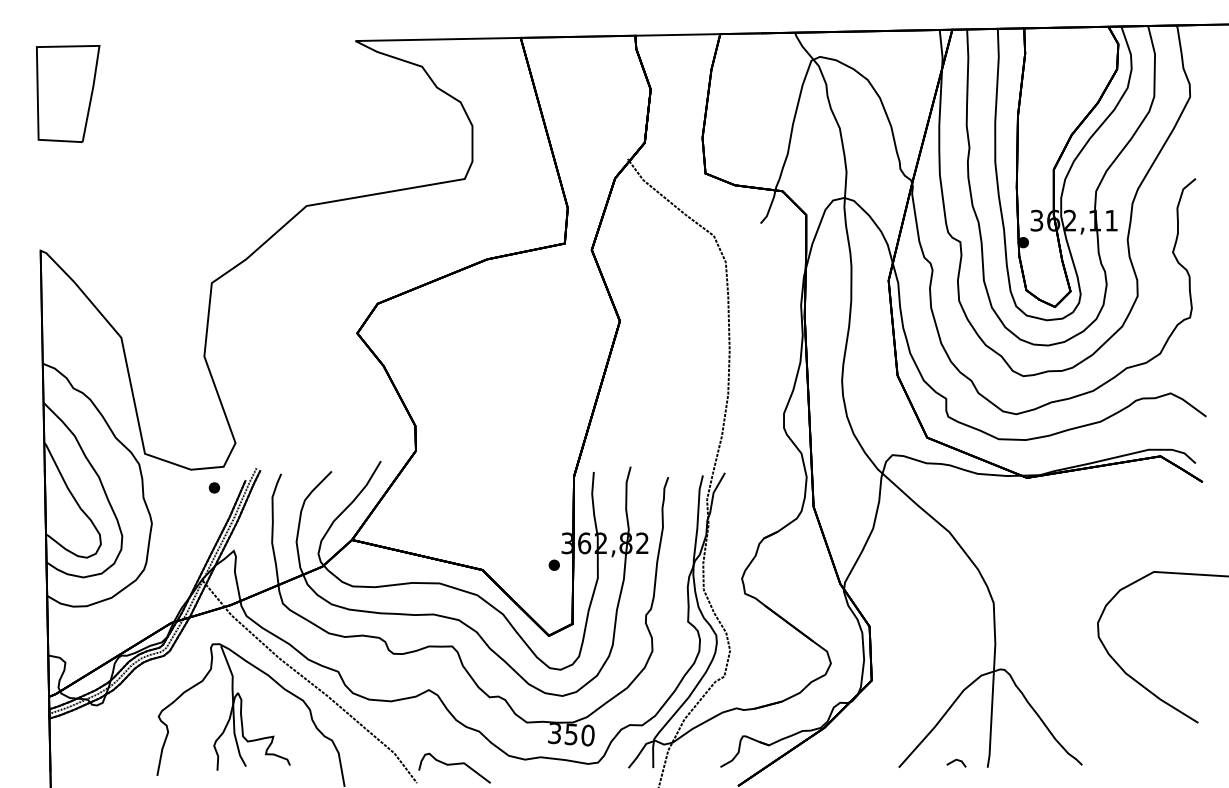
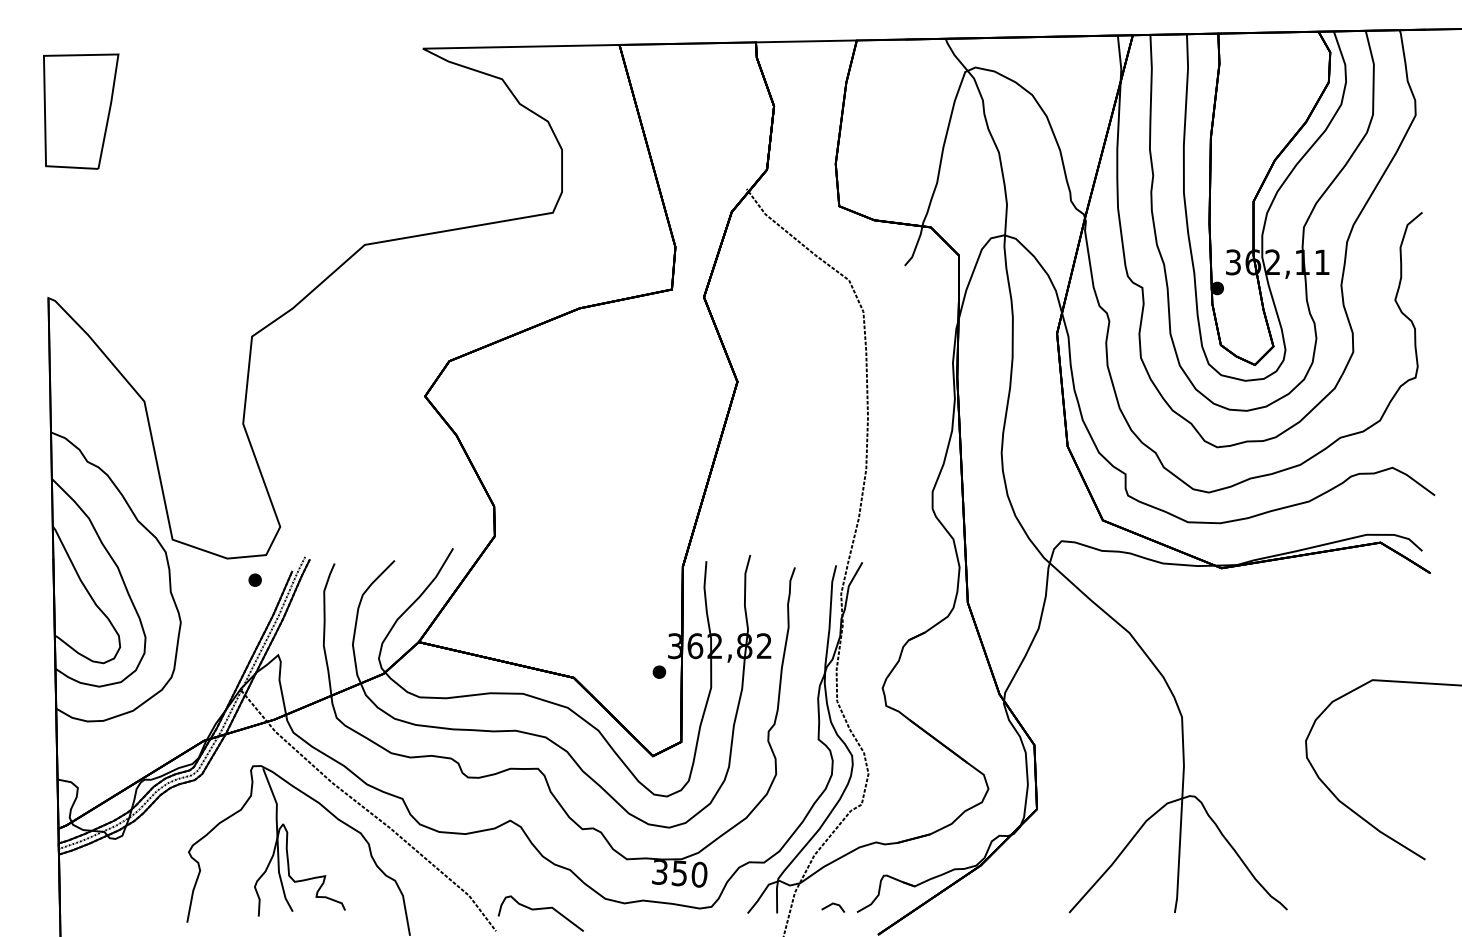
line: (955, 761) -> (832, 905), moved

